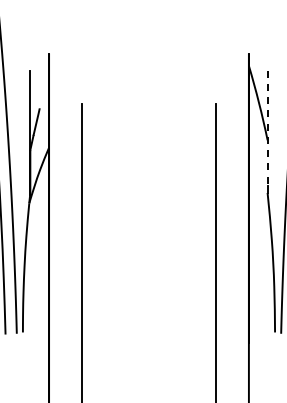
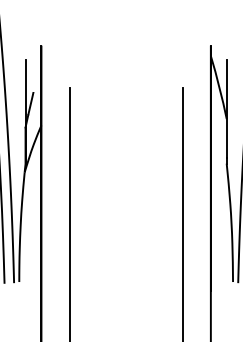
line: (267, 128) -> (226, 109), dashed -> solid

